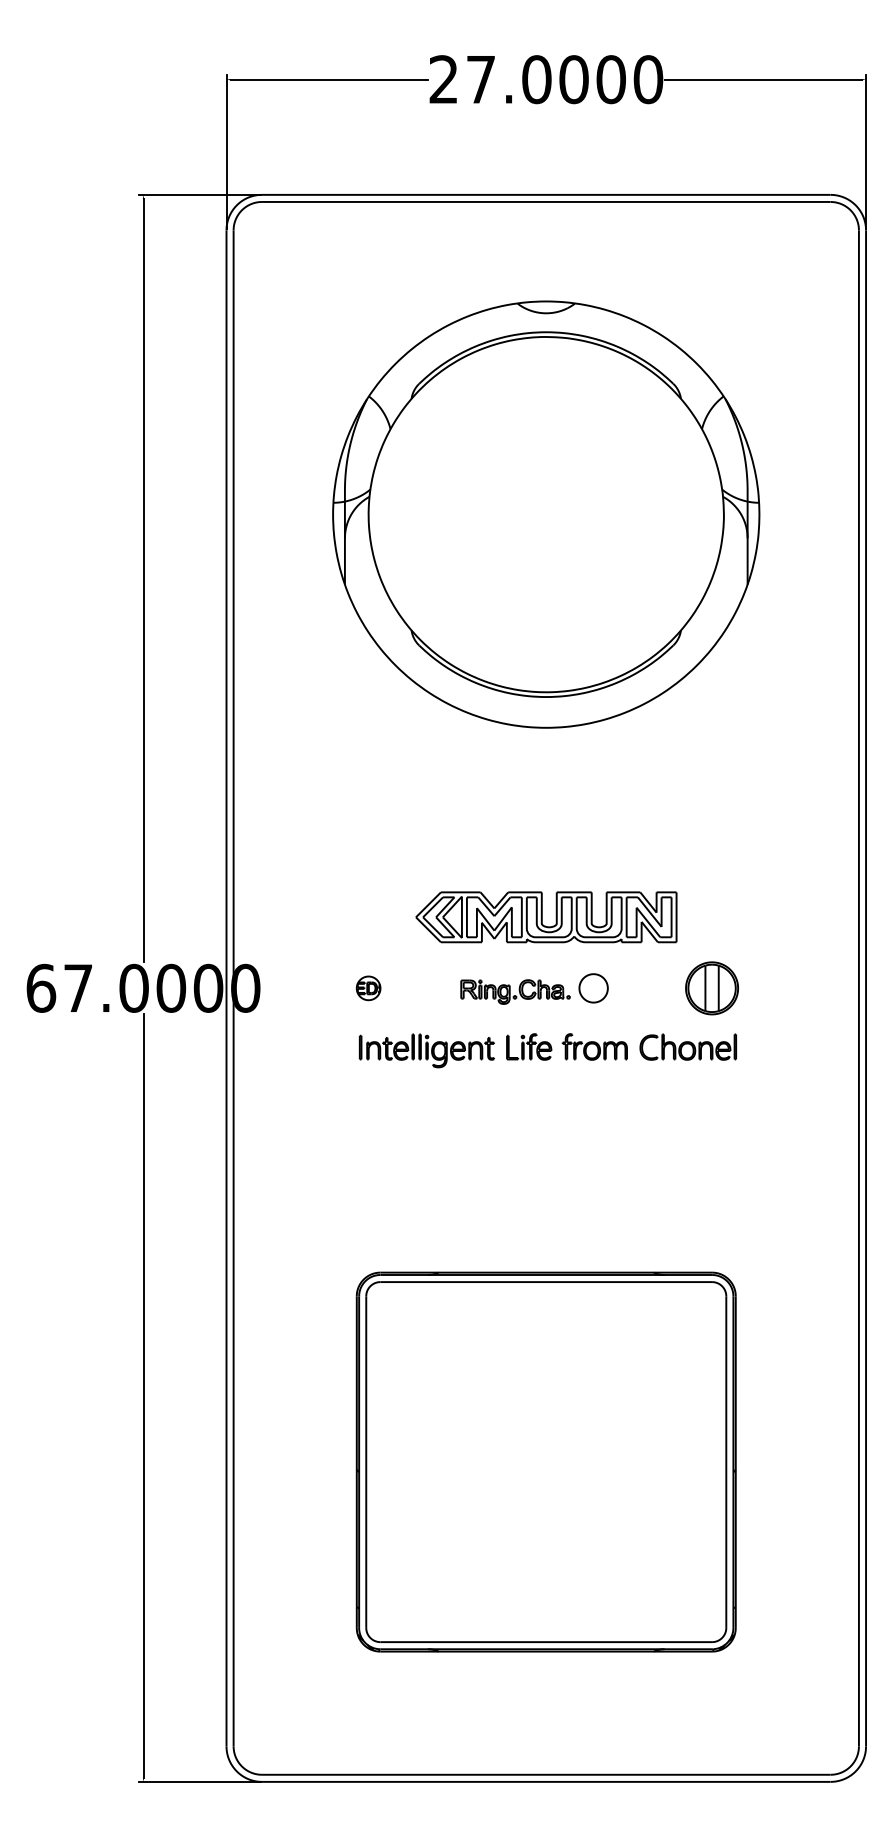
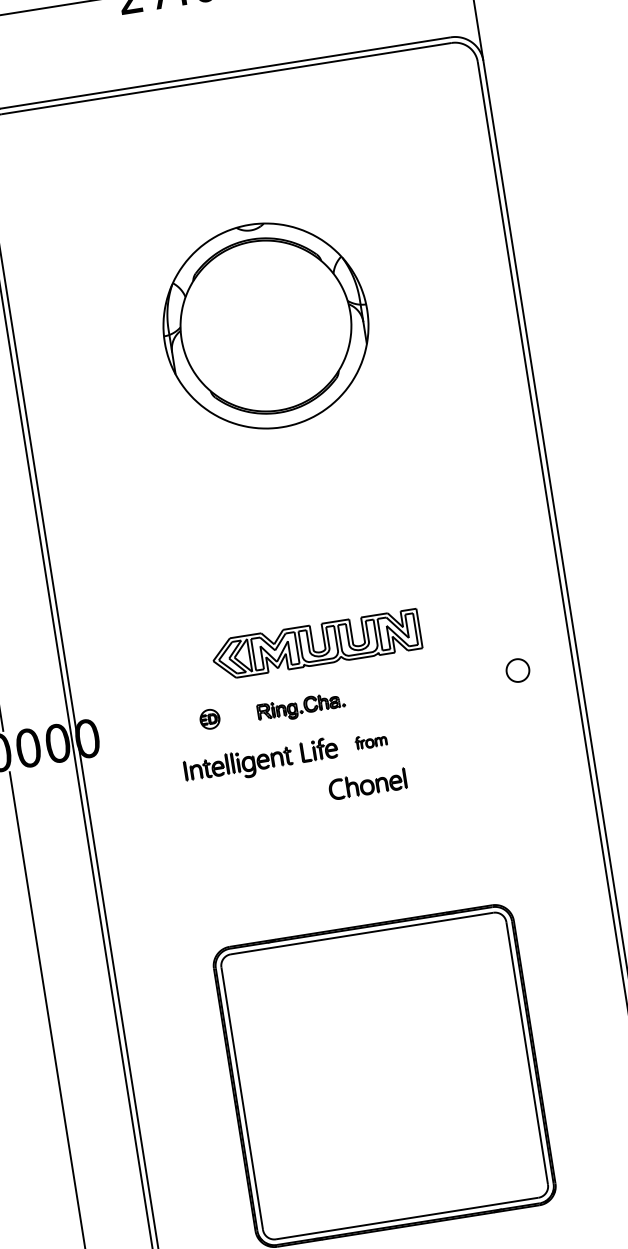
part: (546, 514) -> (266, 325), size x0.6
part: (368, 988) -> (209, 719), moved
part: (593, 988) -> (517, 670), moved
part: (711, 988) -> (456, 680), removed
part: (594, 1046) -> (370, 741), size x0.6
part: (687, 1046) -> (367, 783), moved

